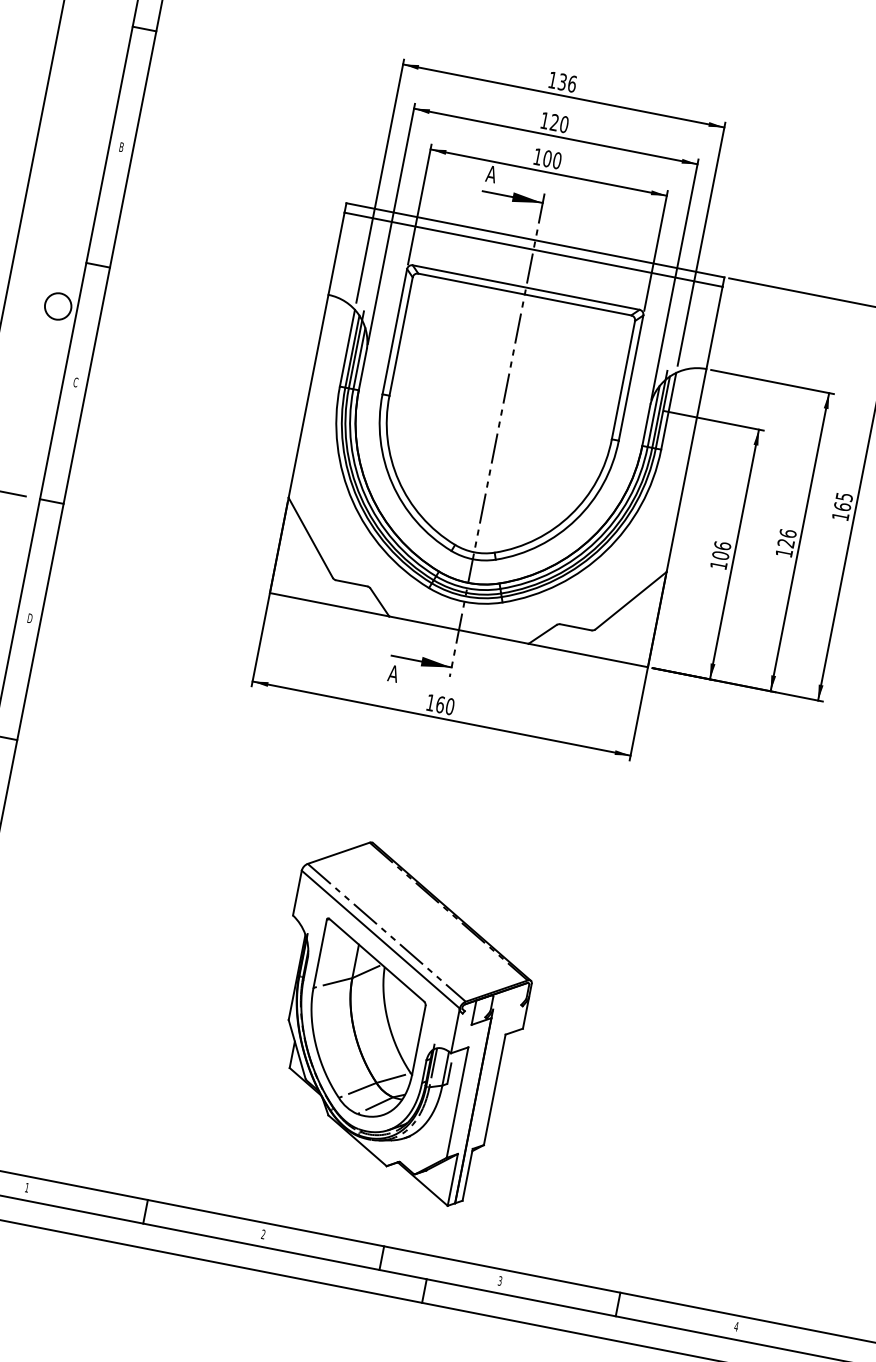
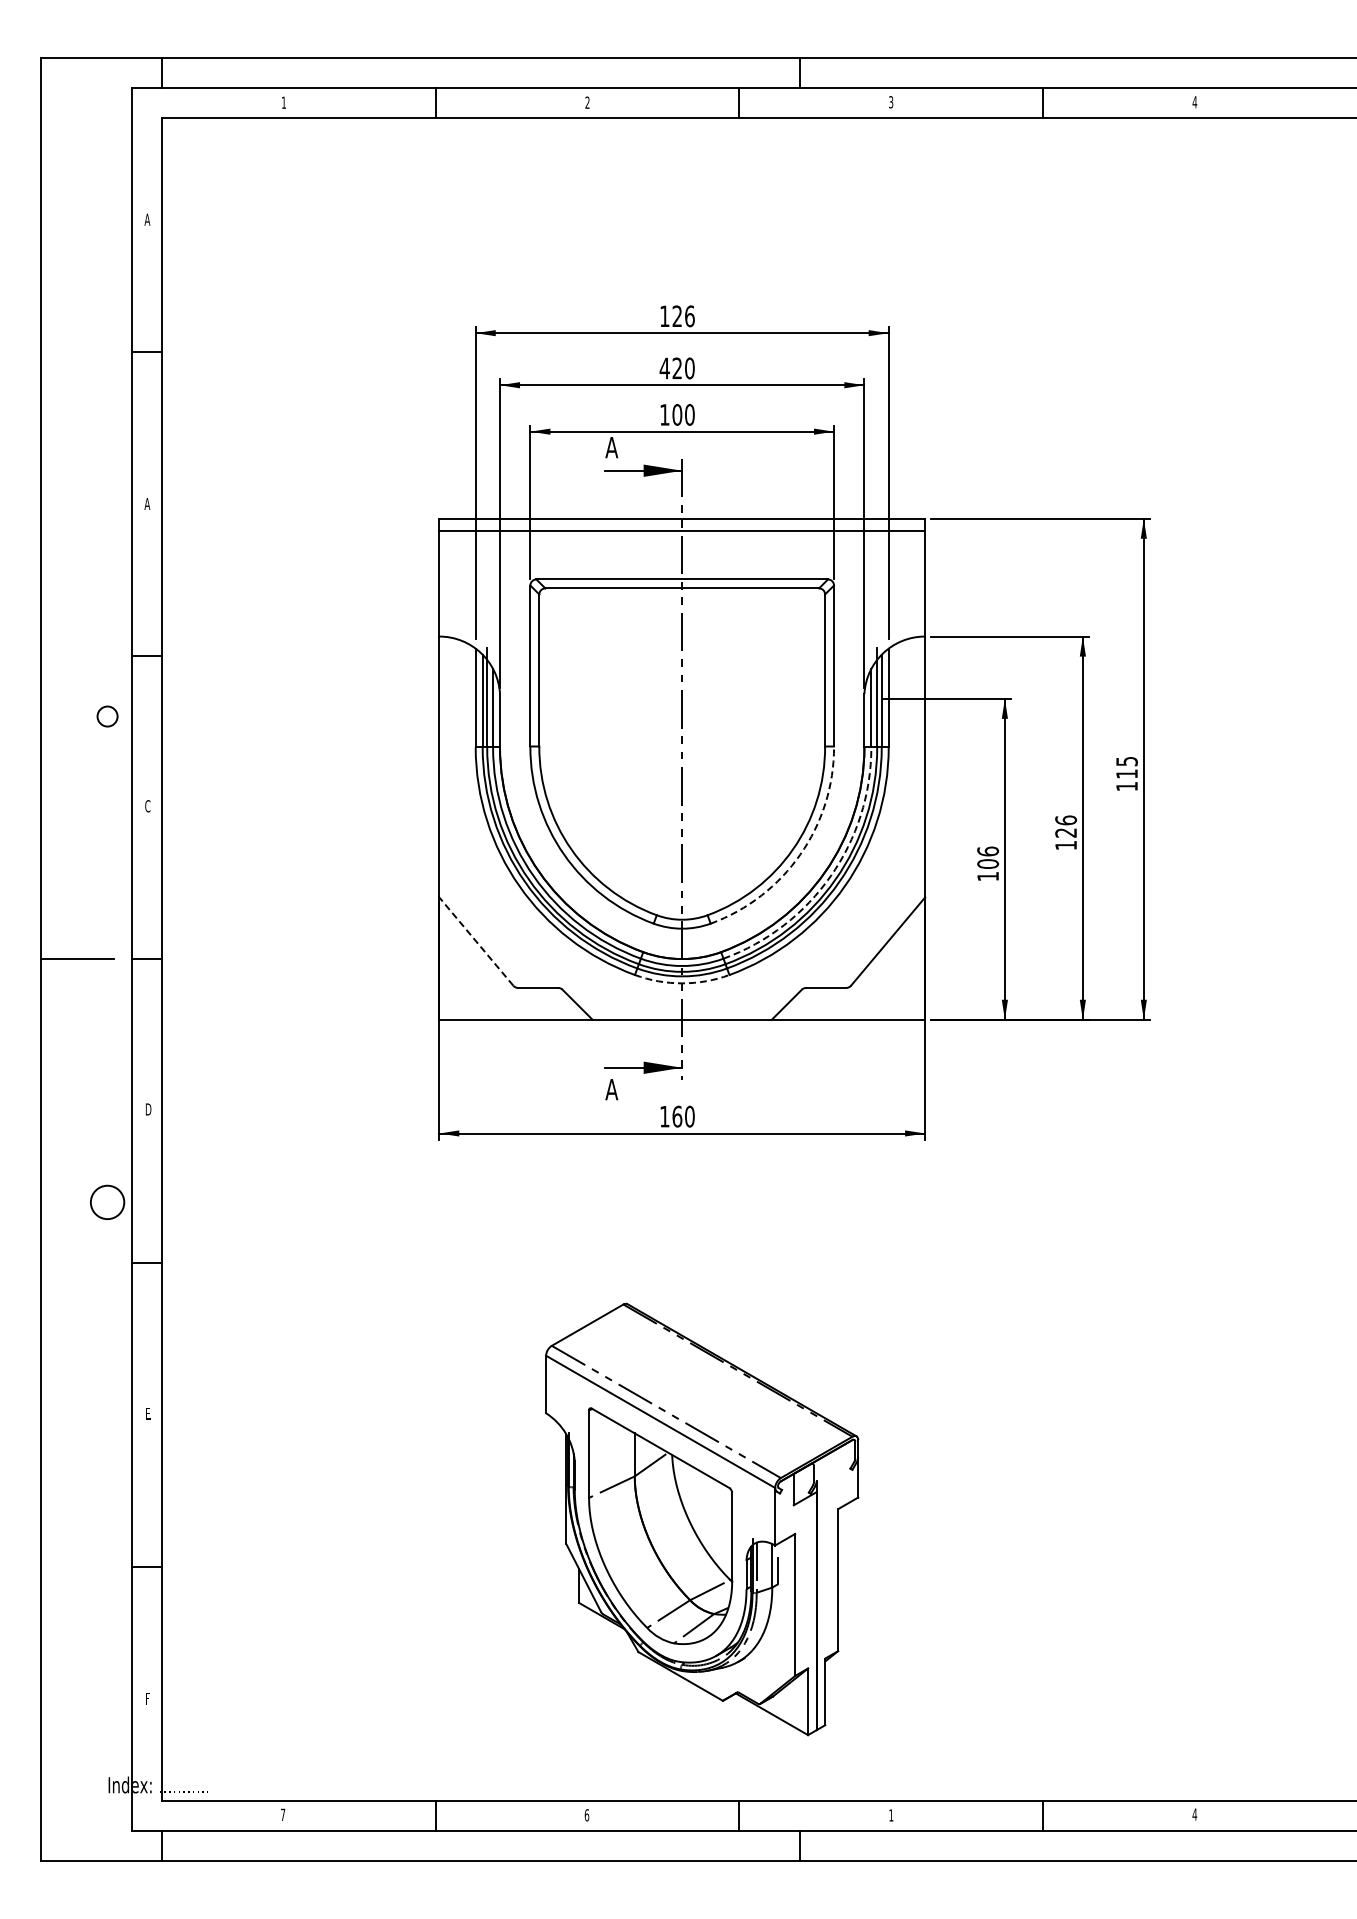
text: (561, 82) -> (676, 316), 136 -> 126
text: (544, 120) -> (664, 368), 120 -> 420
text: (121, 146) -> (147, 503), B -> A
circle: (58, 306) -> (107, 716), size x0.6
text: (842, 506) -> (1126, 773), 165 -> 115
arc: (576, 519) -> (800, 854), solid -> dashed
line: (310, 537) -> (476, 941), solid -> dashed
arc: (596, 541) -> (830, 876), solid -> dashed
arc: (464, 601) -> (682, 983), solid -> dashed
text: (27, 1187) -> (283, 1814), 1 -> 7
text: (263, 1234) -> (586, 1815), 2 -> 6
text: (500, 1281) -> (891, 1815), 3 -> 1

